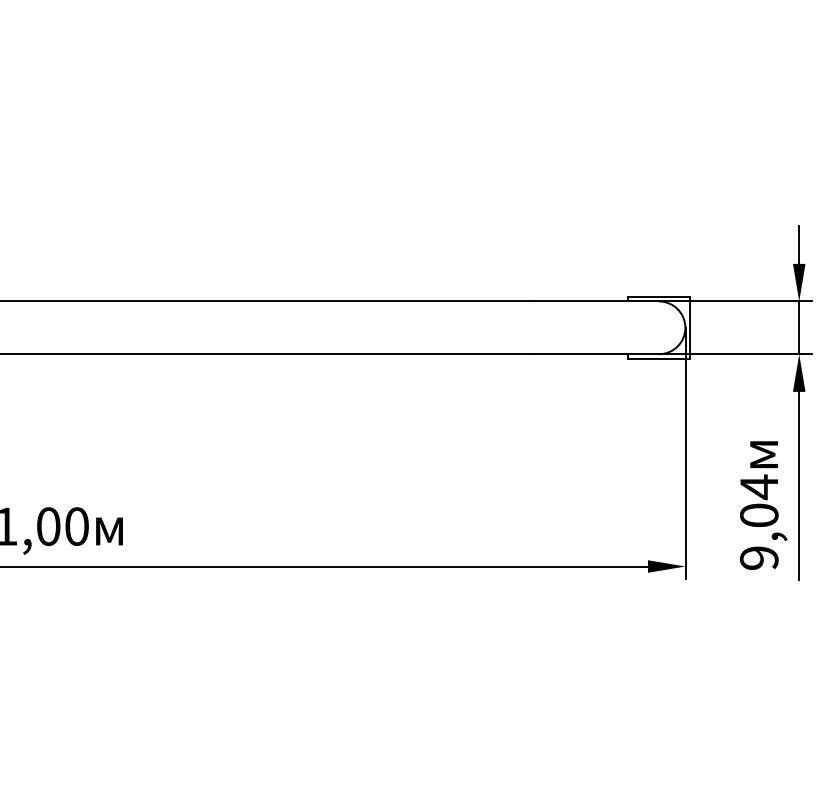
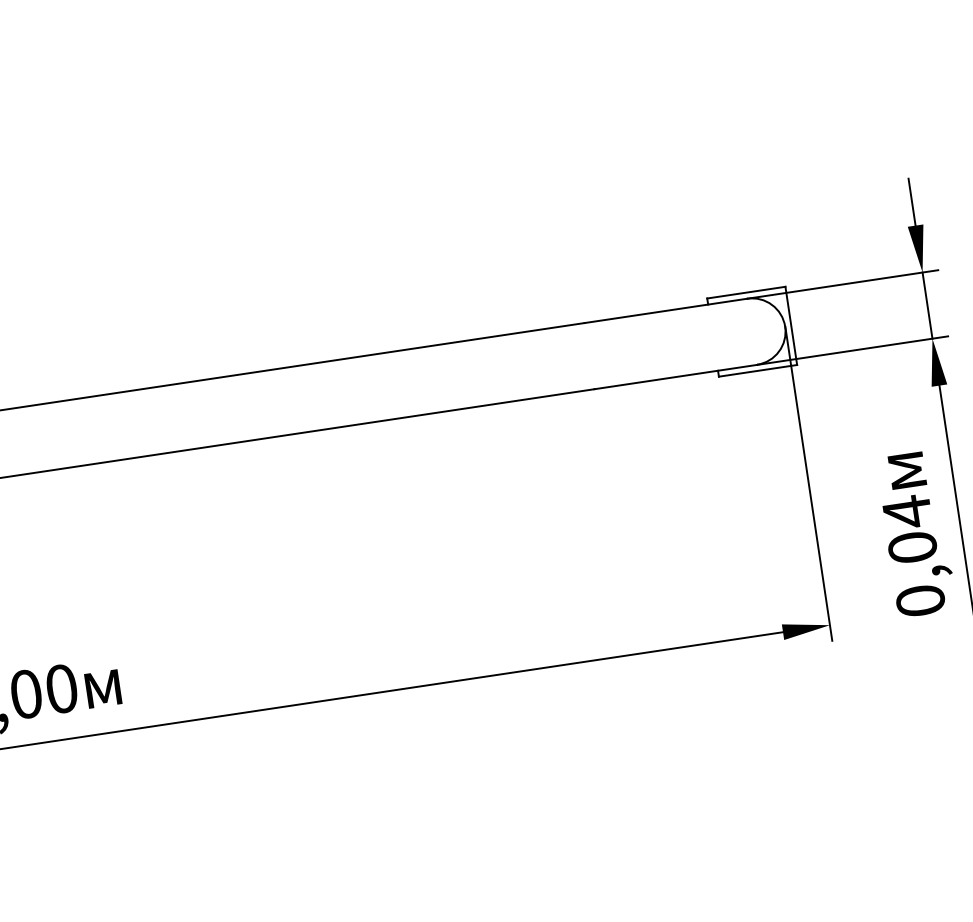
text: (759, 557) -> (920, 600), 9,04 -> 0,04

